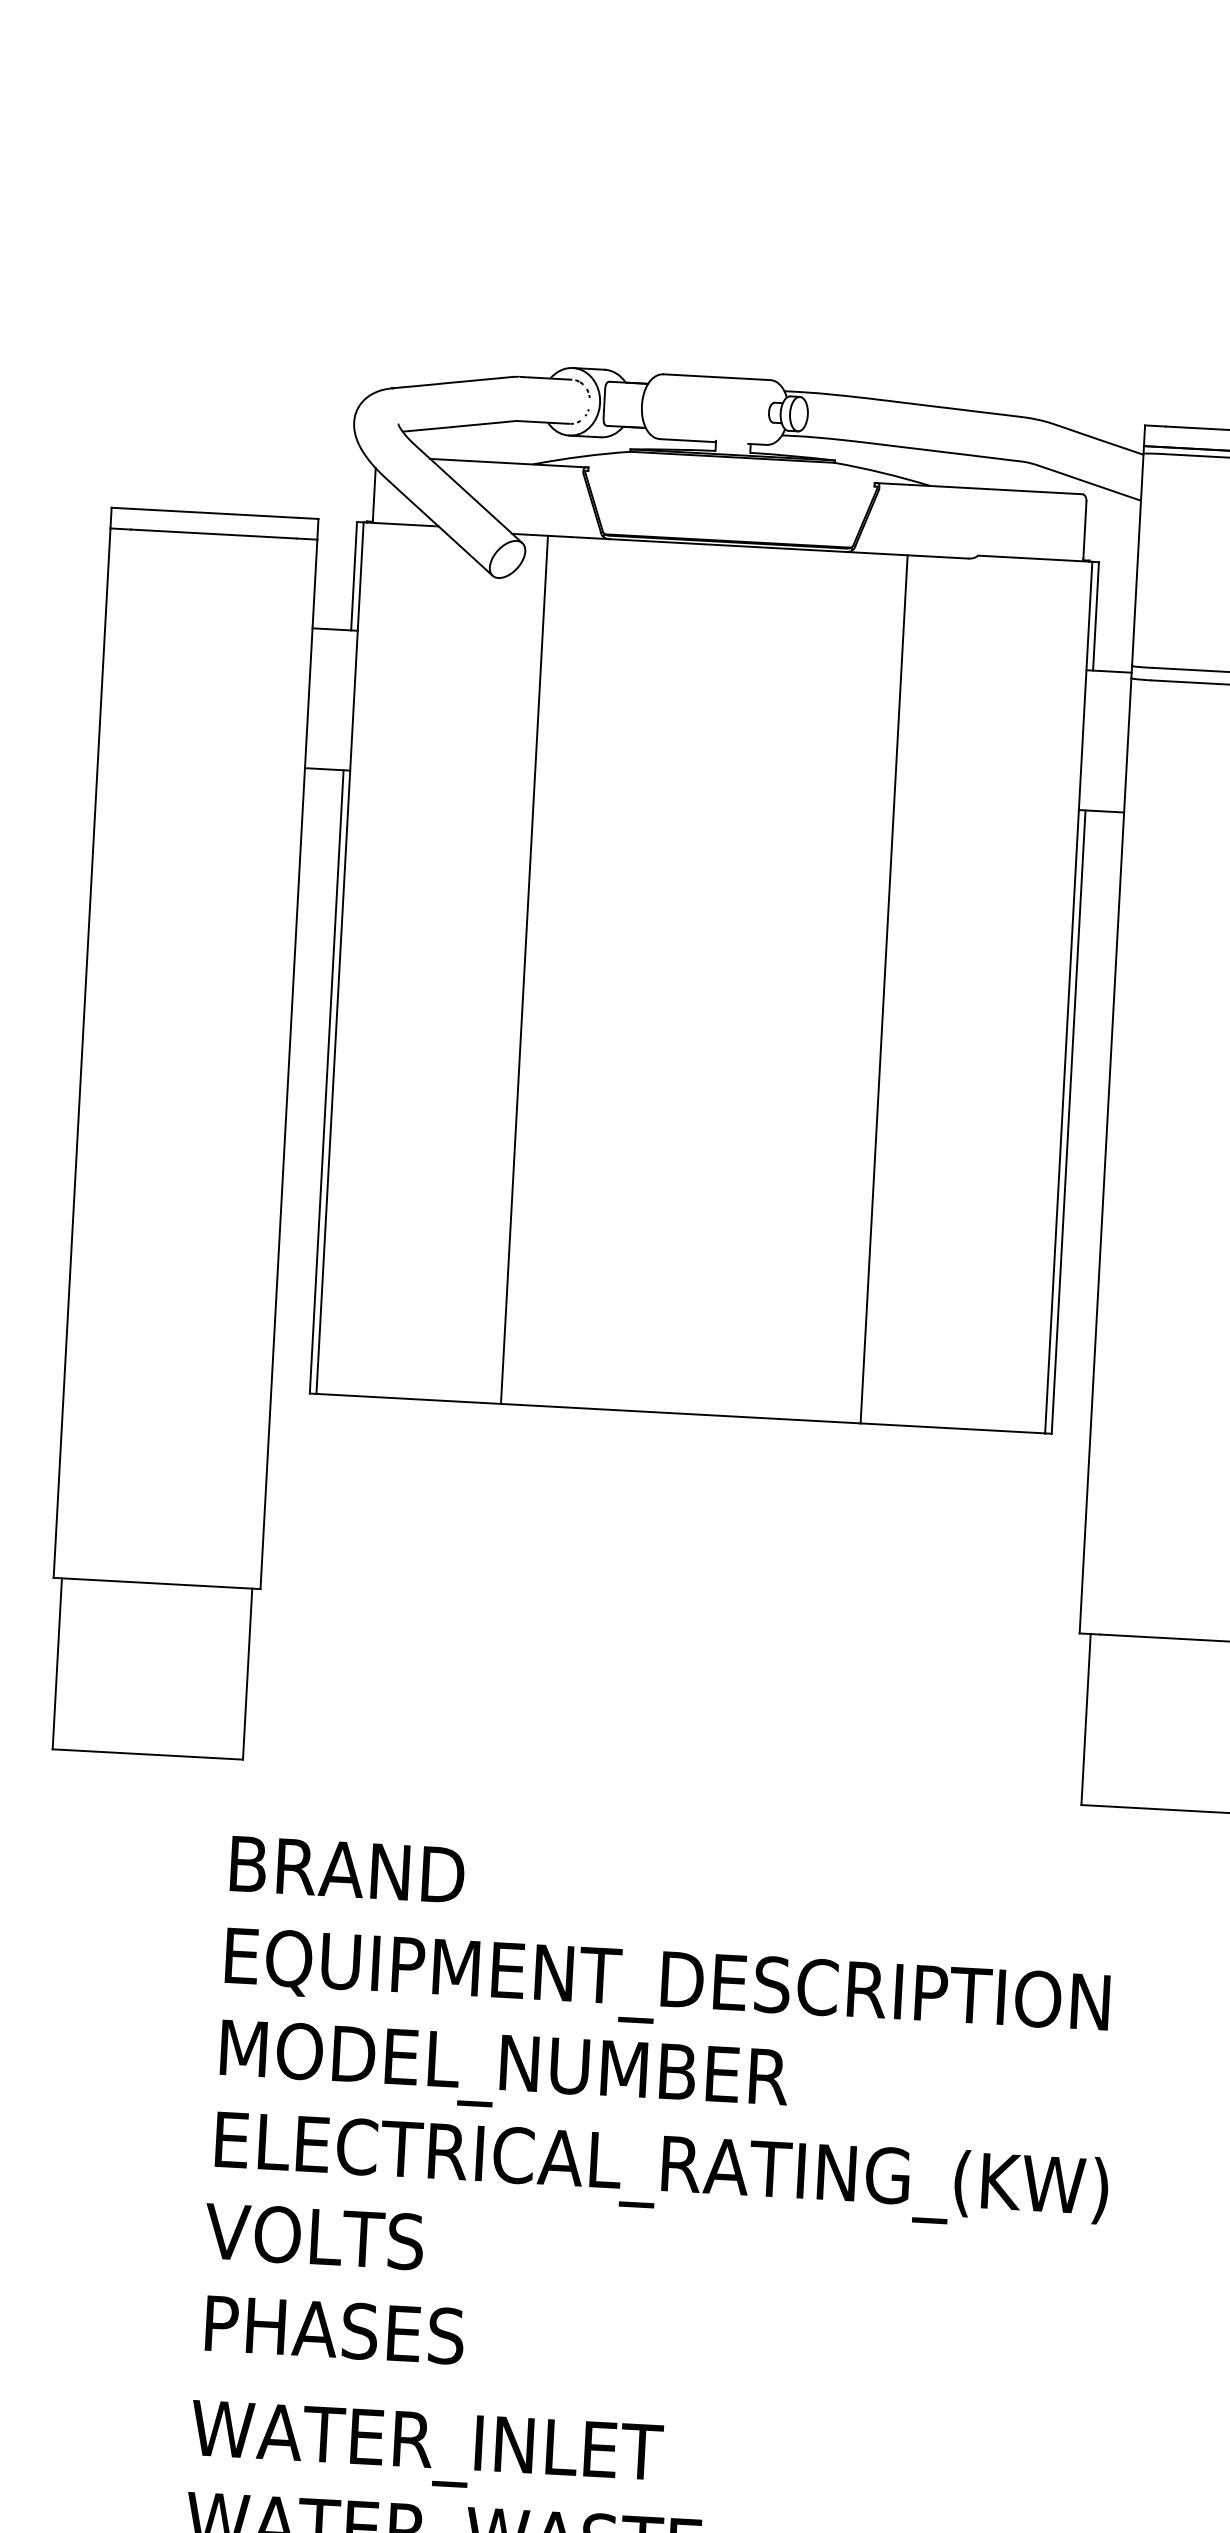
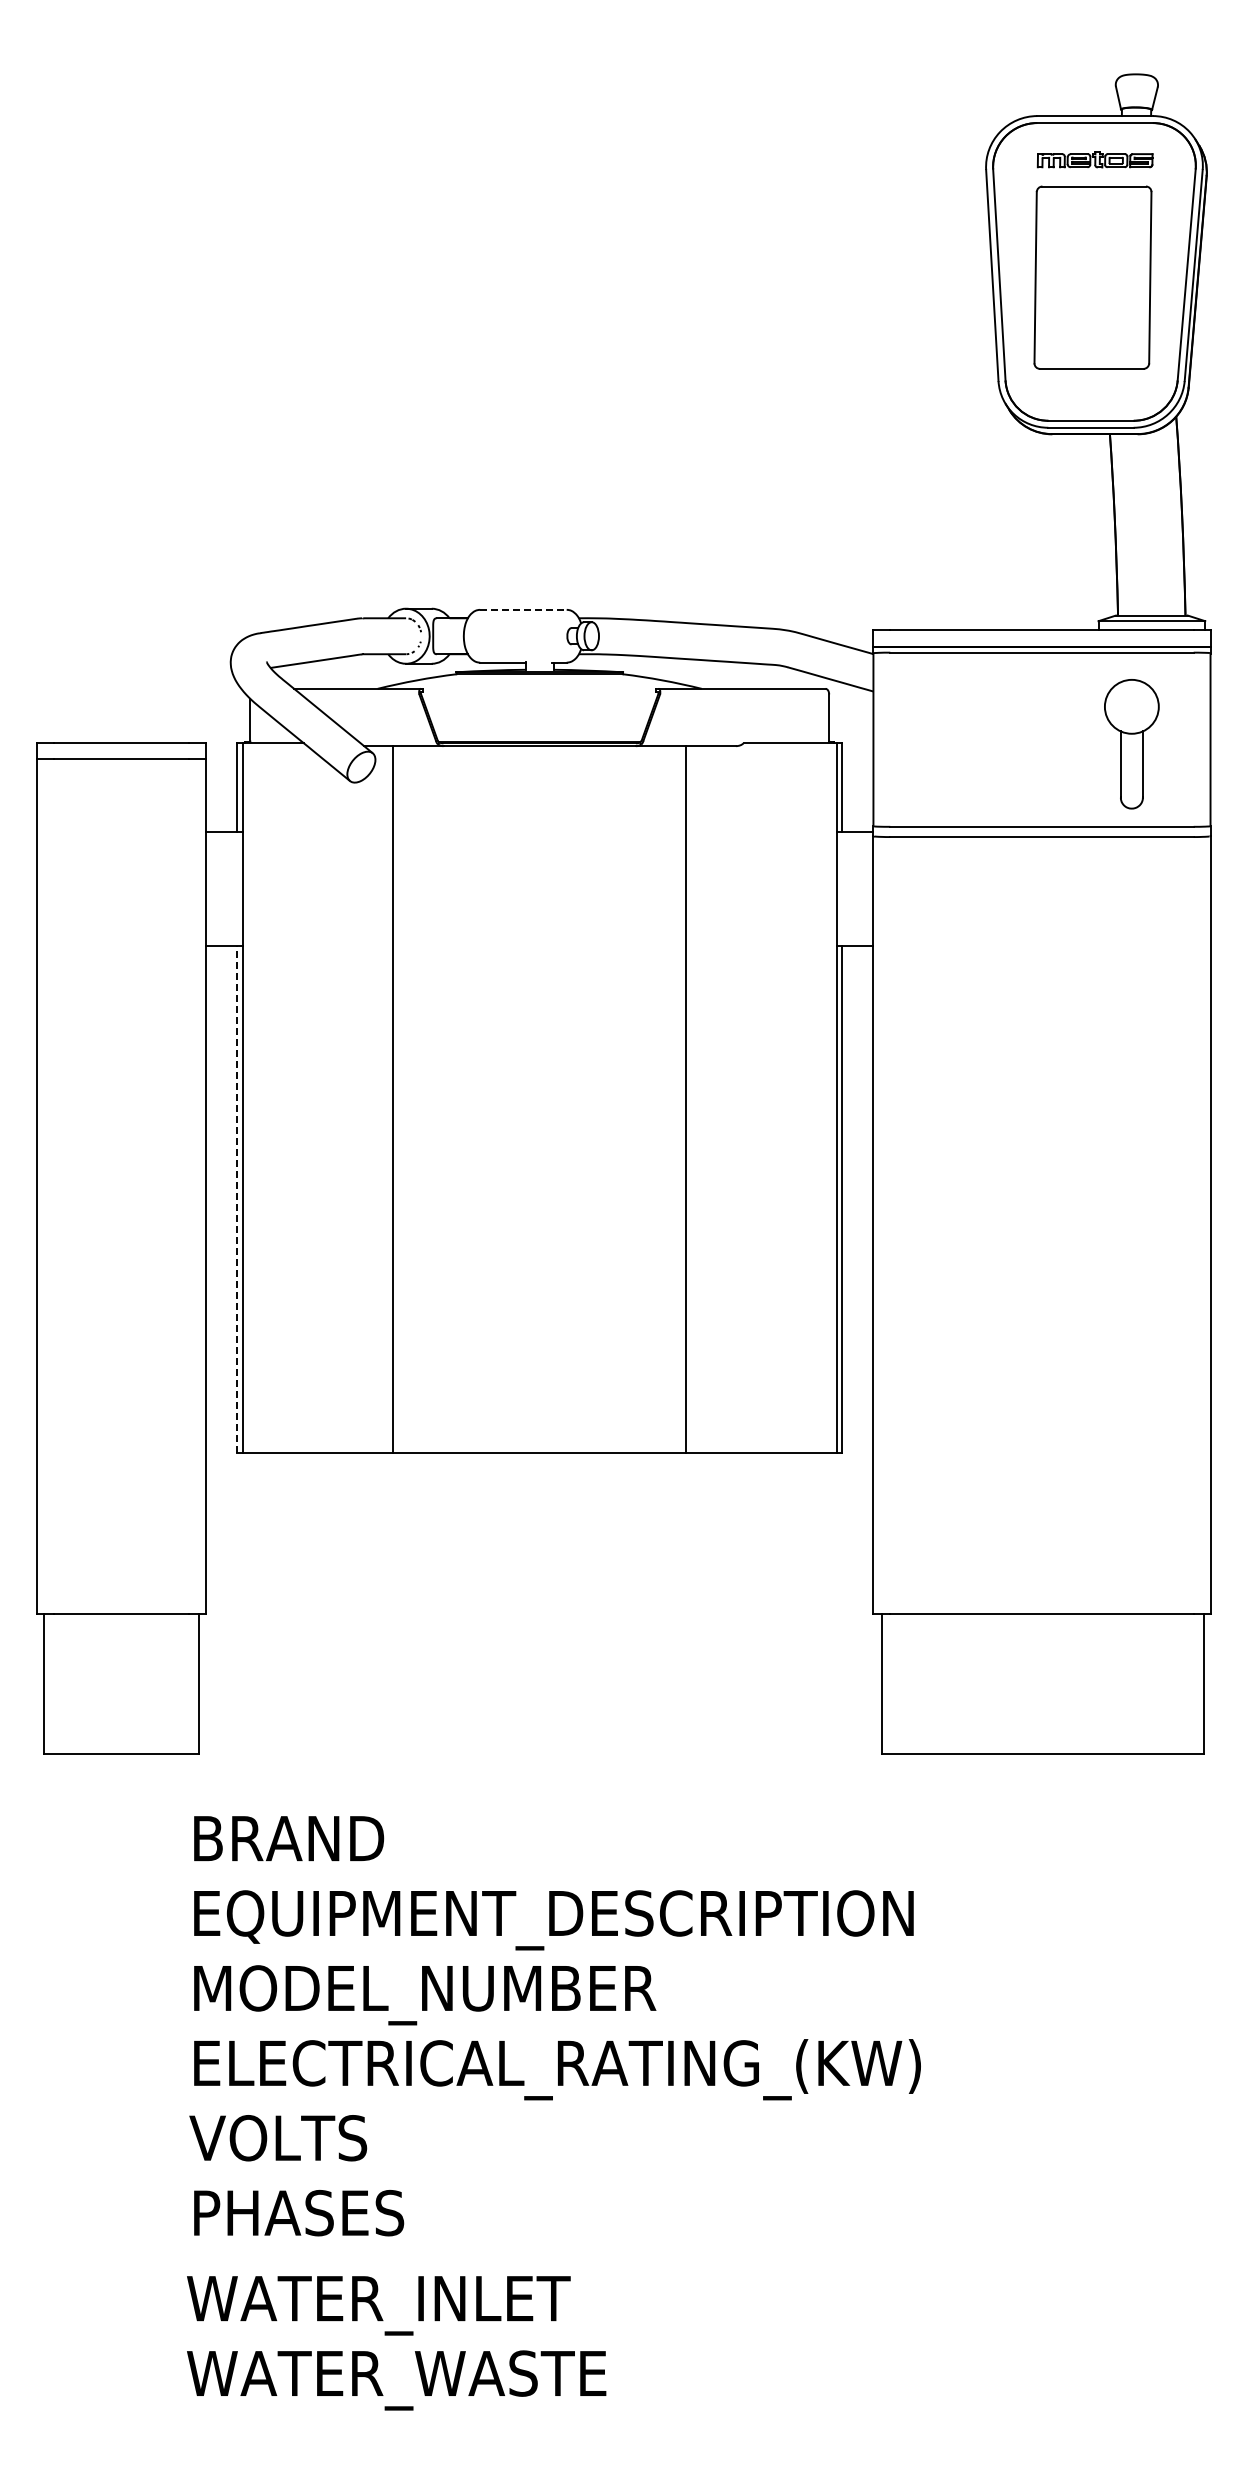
line: (716, 376) -> (523, 609), solid -> dashed
line: (326, 1081) -> (237, 1199), solid -> dashed

